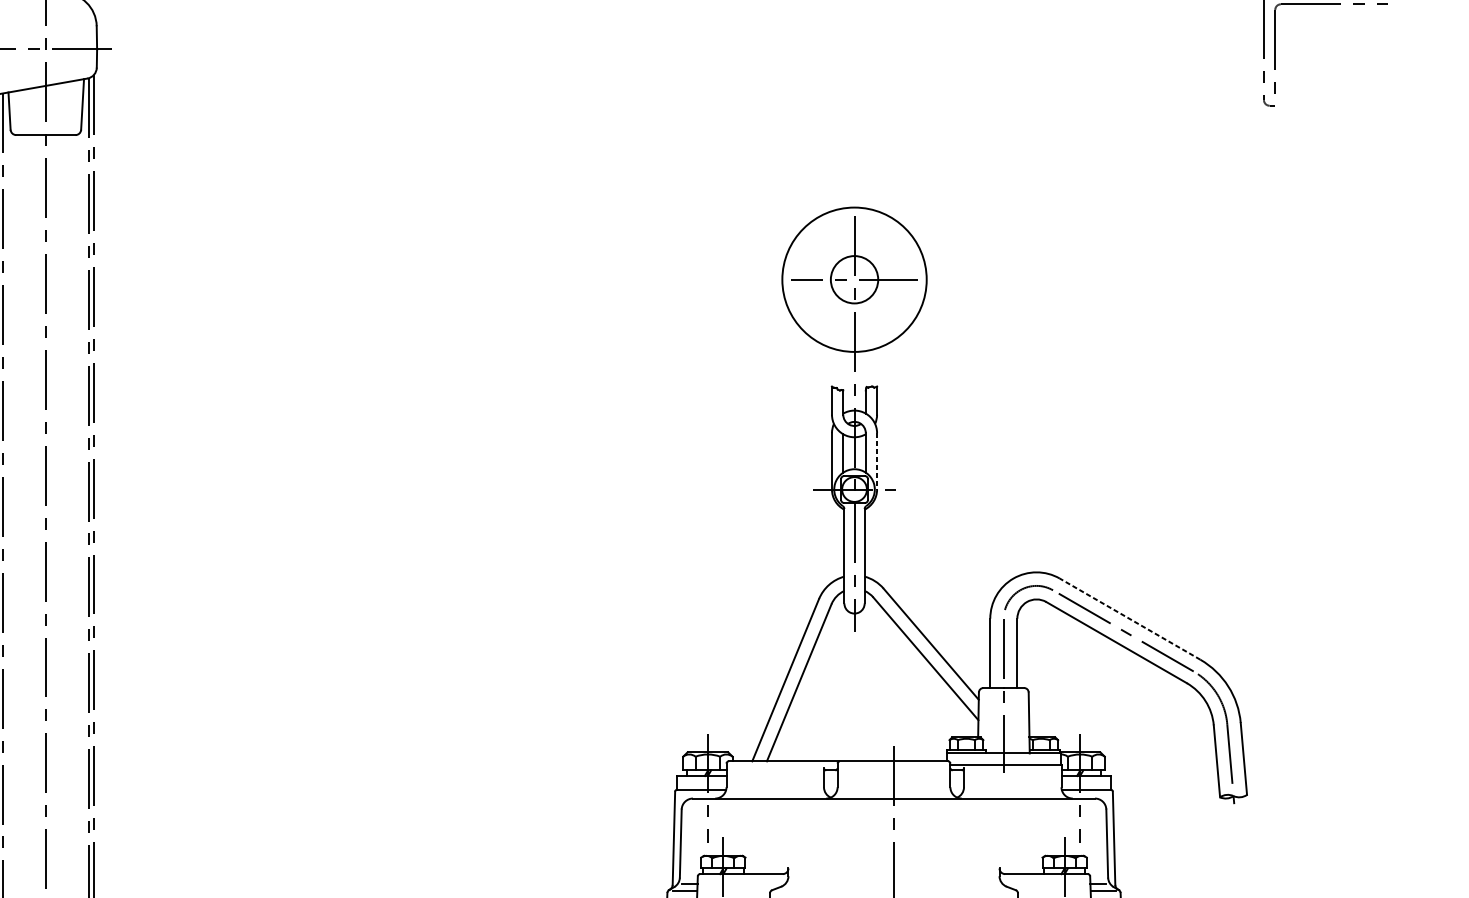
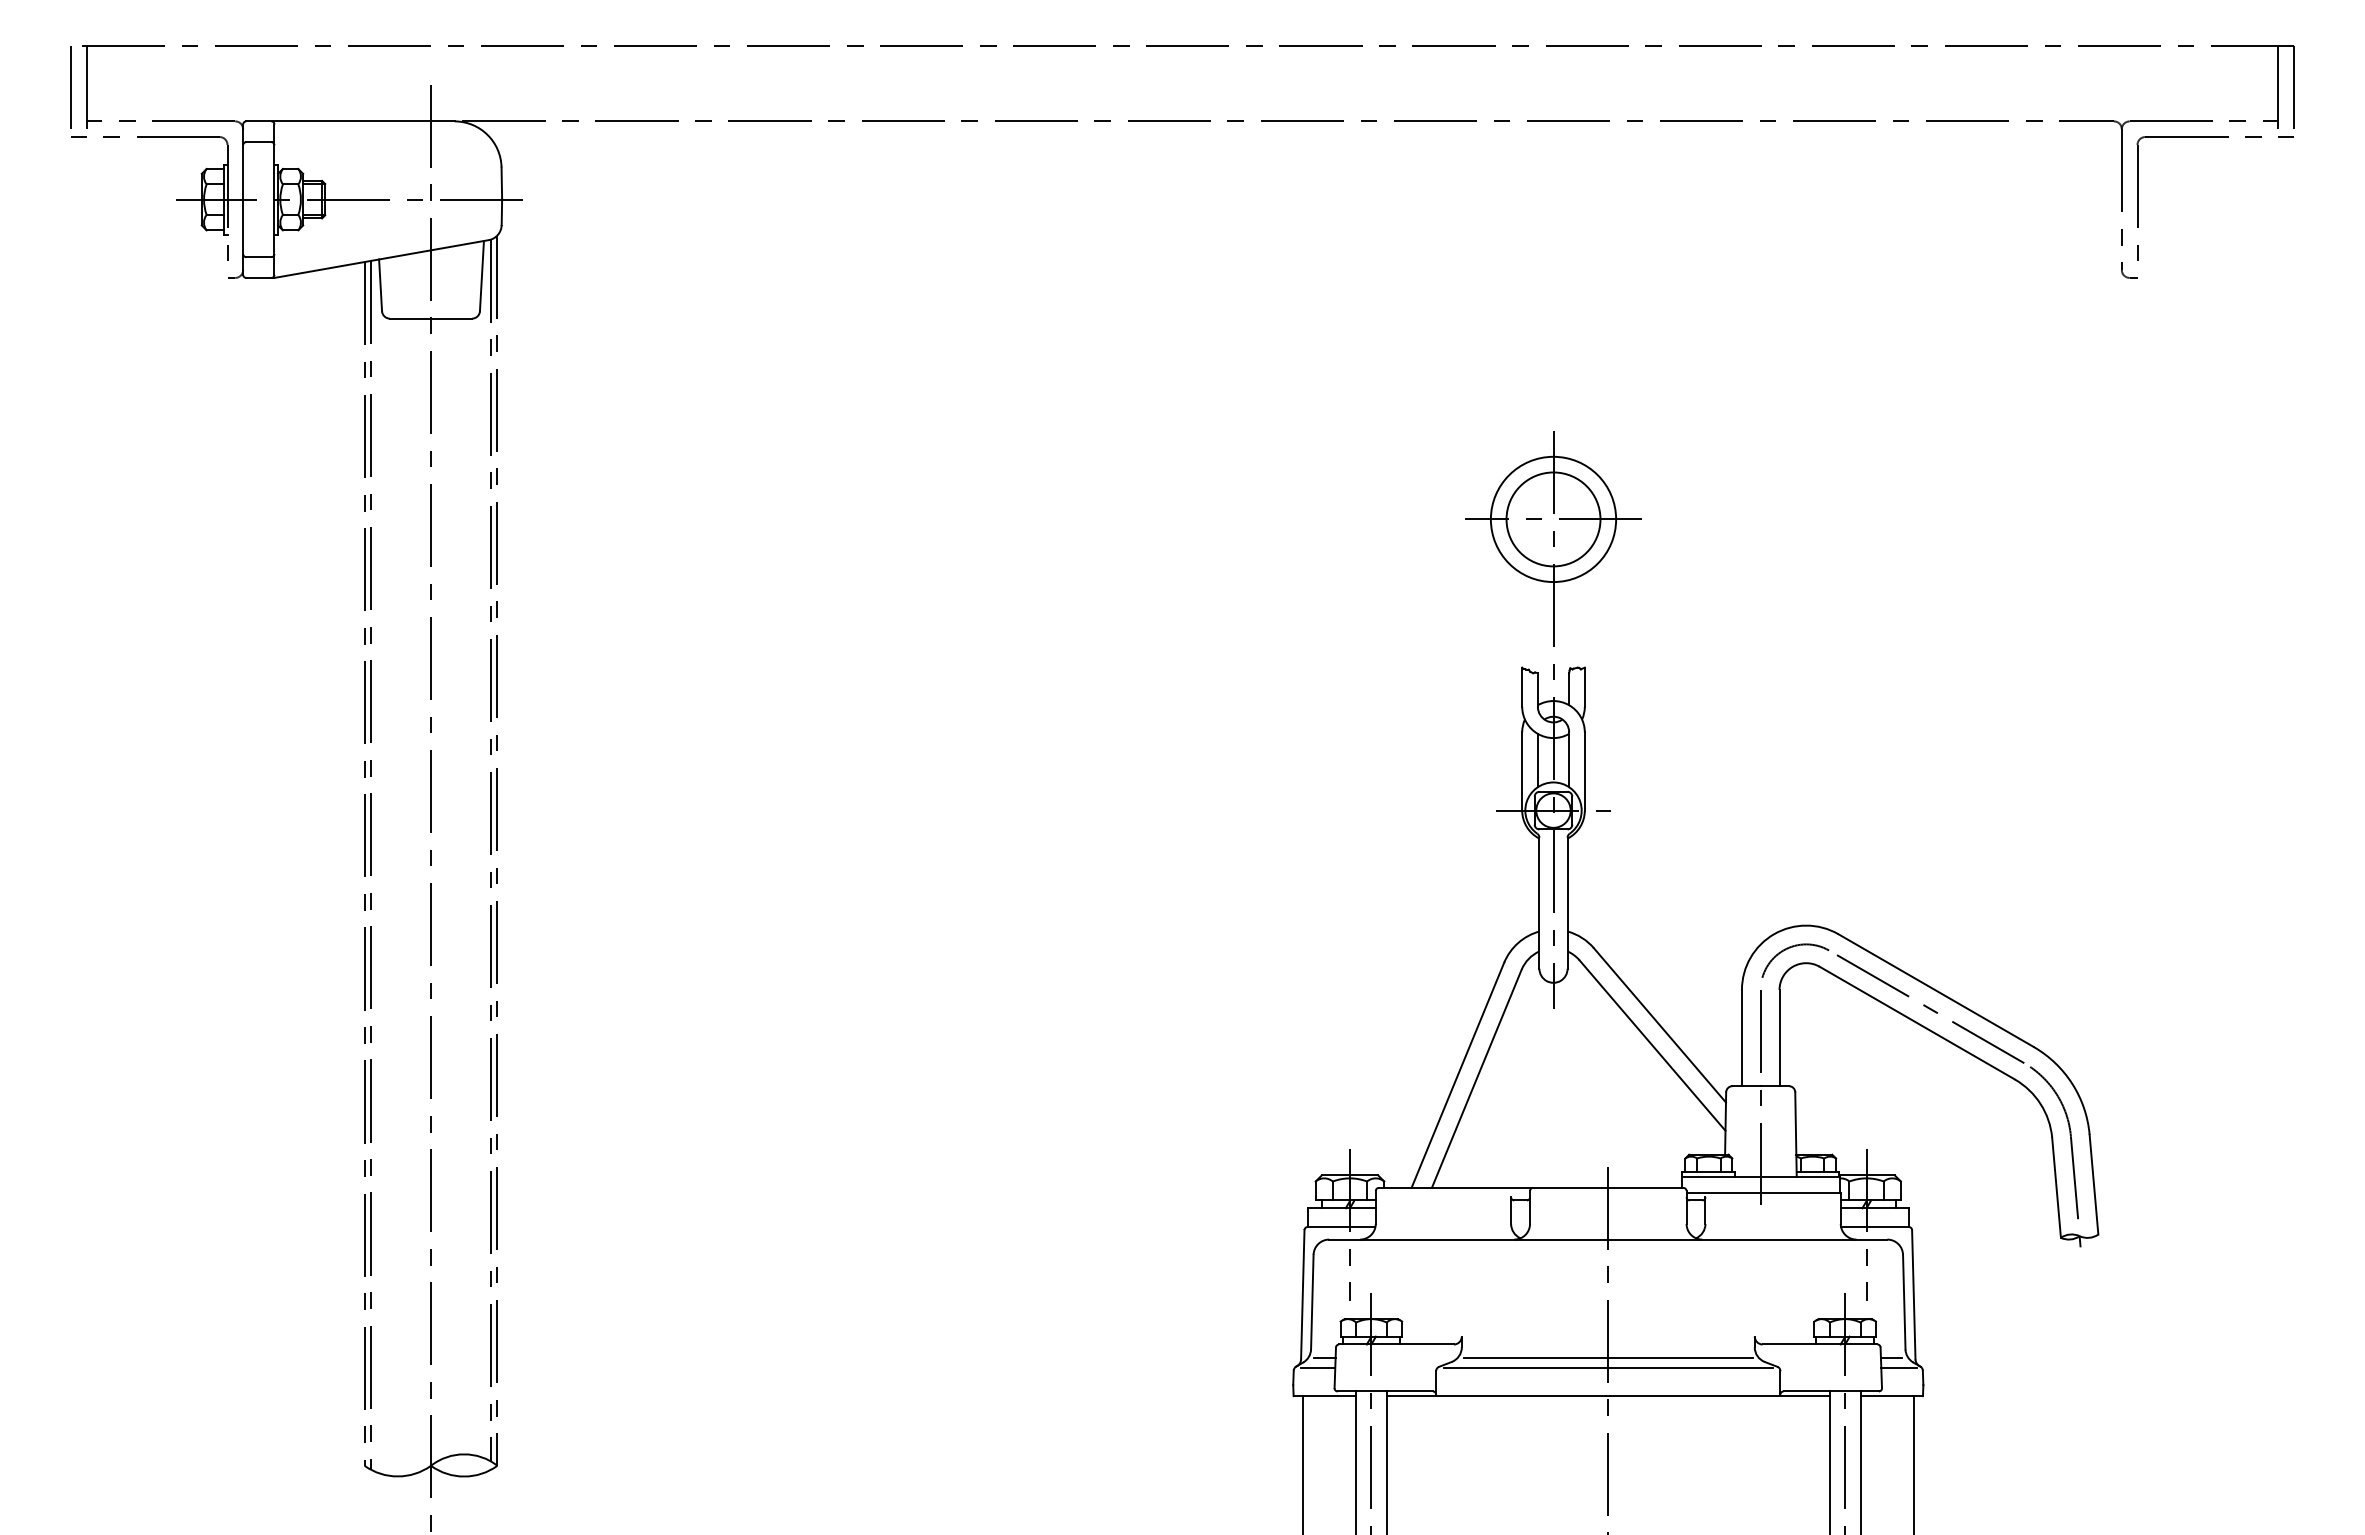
circle: (854, 279) -> (1553, 519), size x0.62
circle: (854, 279) -> (1553, 519), size x1.43
line: (876, 461) -> (1584, 771), dashed -> solid
line: (1130, 619) -> (1936, 990), dashed -> solid
line: (893, 884) -> (1607, 1358), added
line: (893, 890) -> (1607, 1367), added

